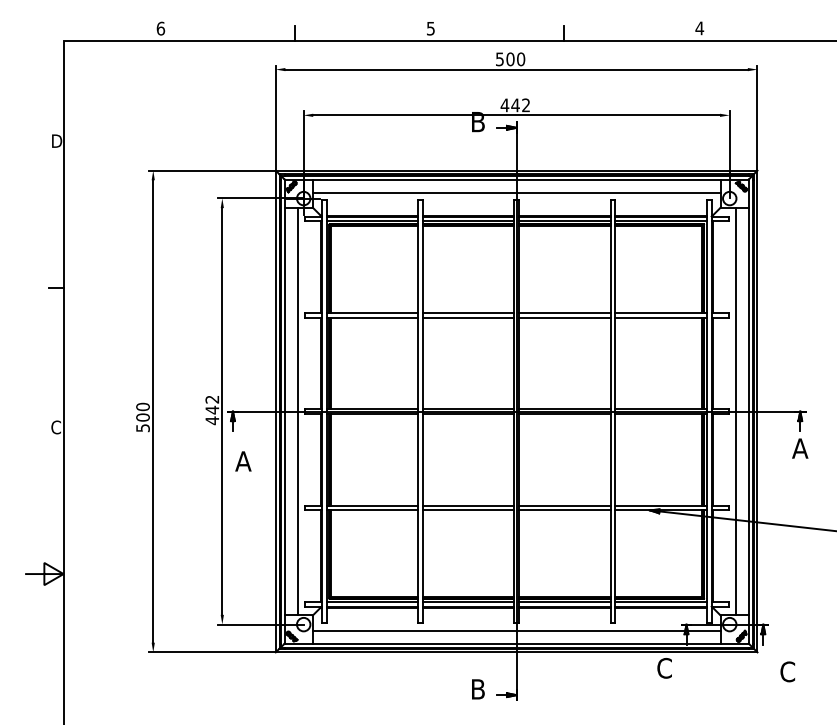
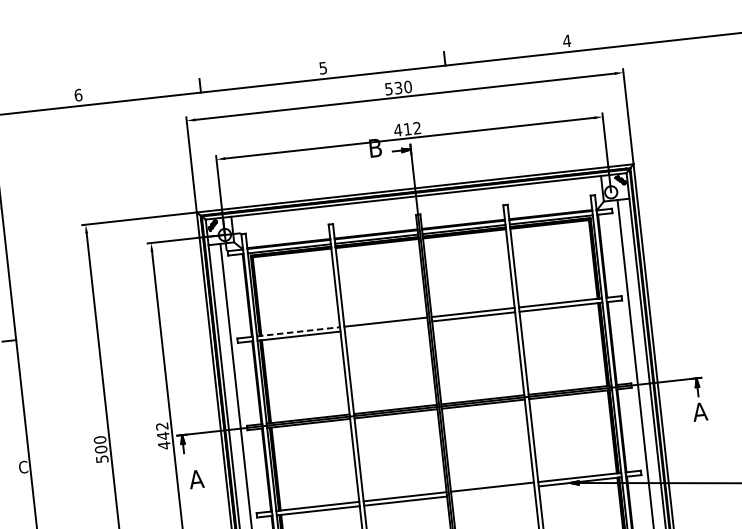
text: (510, 59) -> (398, 88), 500 -> 530
text: (515, 105) -> (407, 129), 442 -> 412
line: (516, 192) -> (417, 208), removed
line: (372, 312) -> (298, 331), solid -> dashed
line: (468, 317) -> (386, 326), removed
line: (564, 510) -> (492, 491), removed

